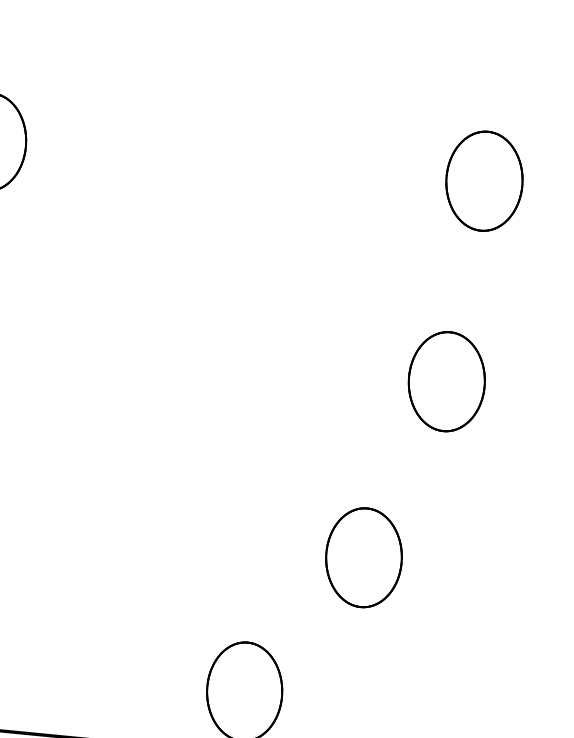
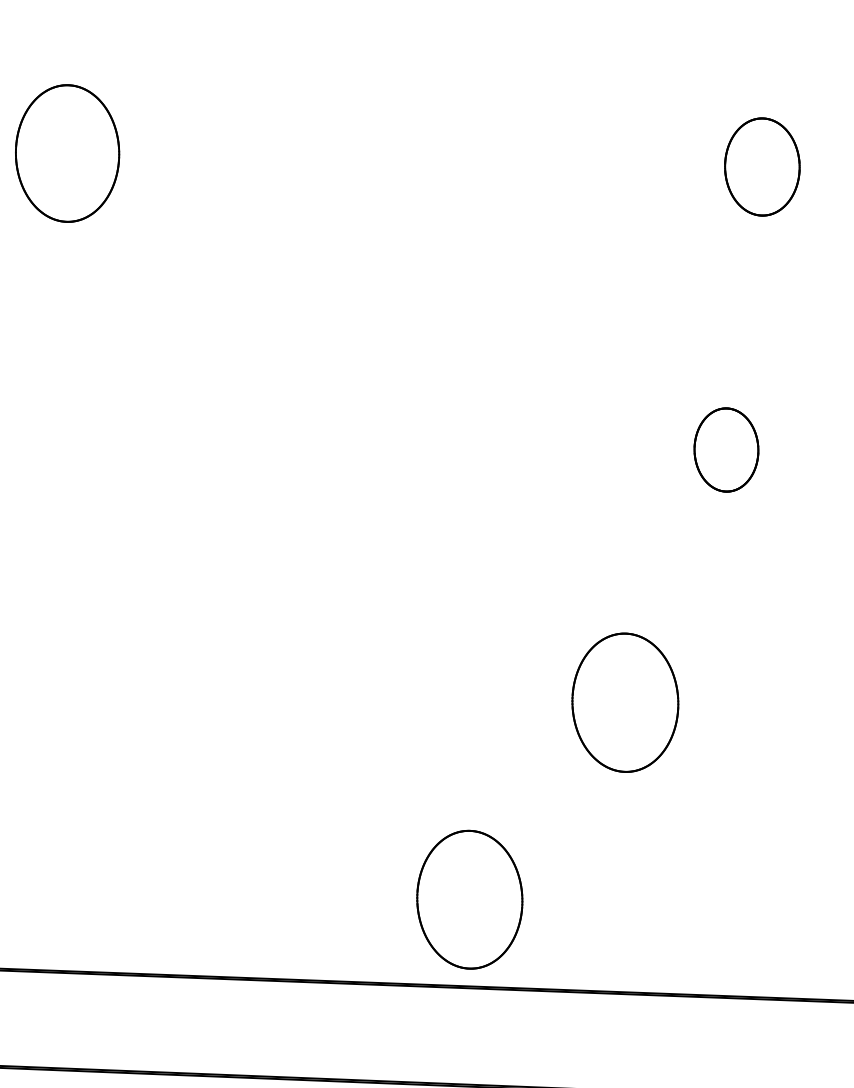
part: (484, 180) -> (762, 166), size x0.7
part: (446, 381) -> (726, 449), size x0.6

